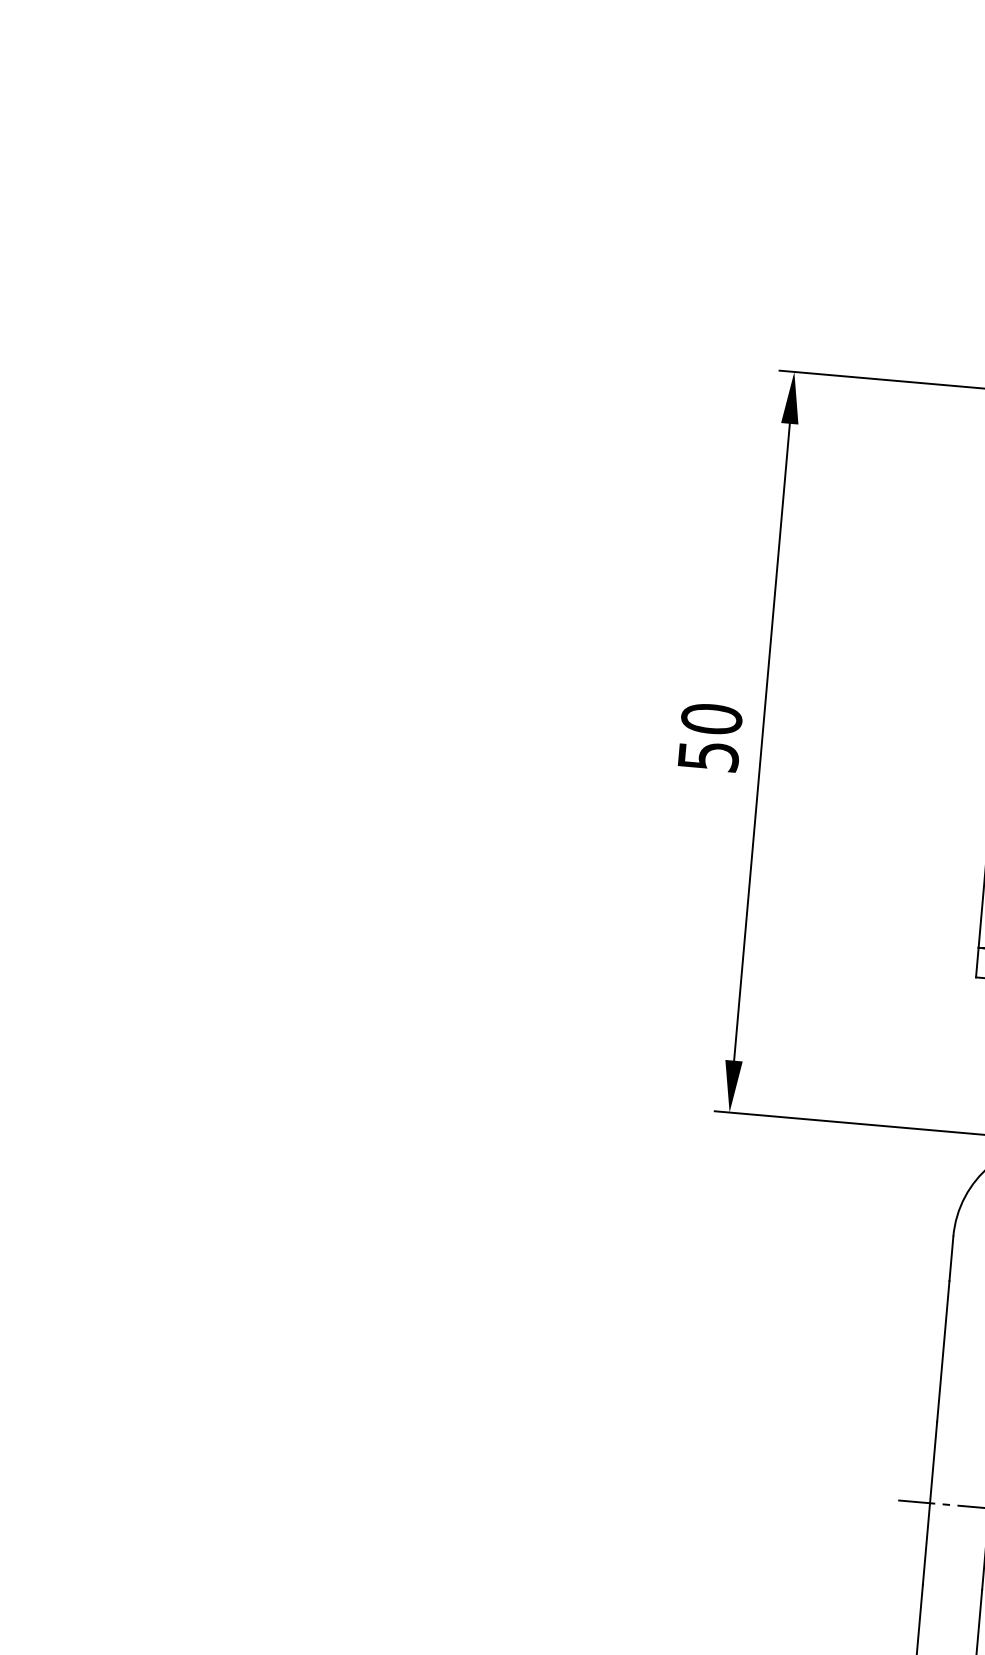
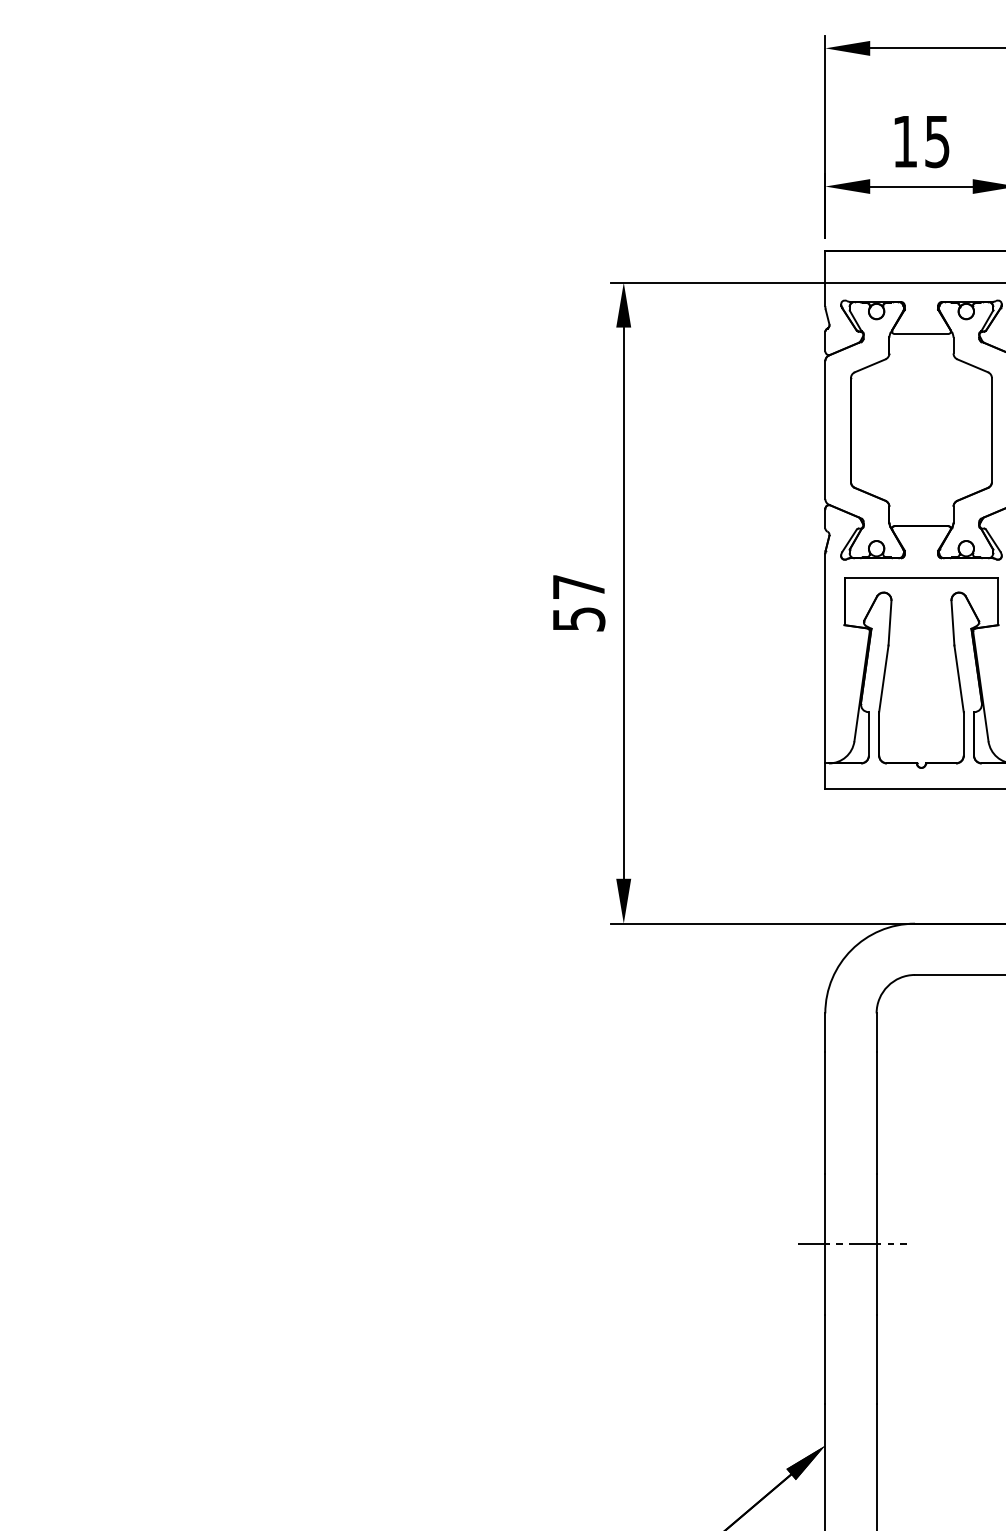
text: (711, 718) -> (578, 586), 50 -> 57

